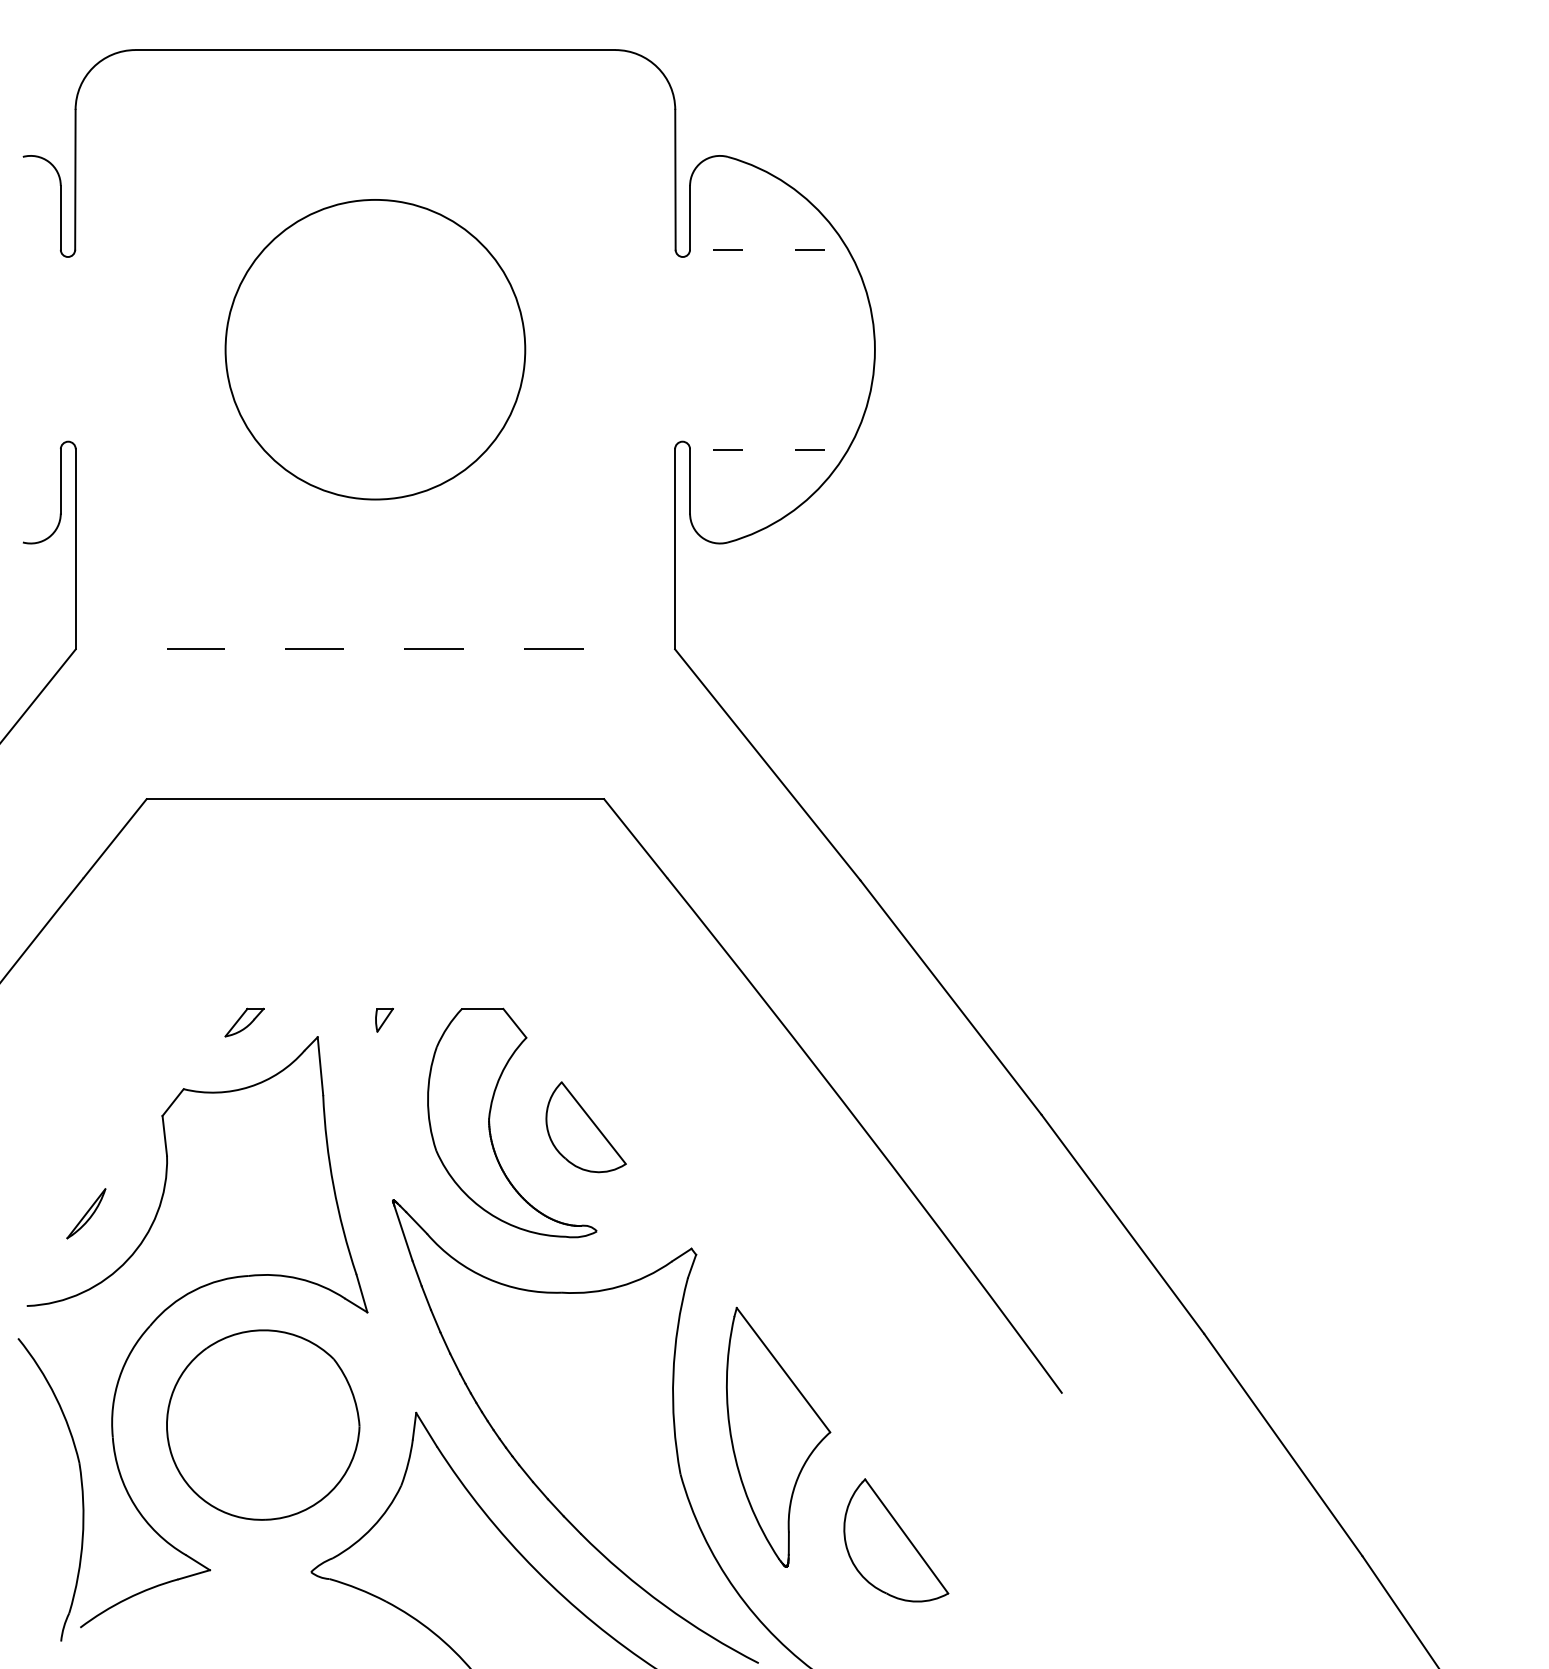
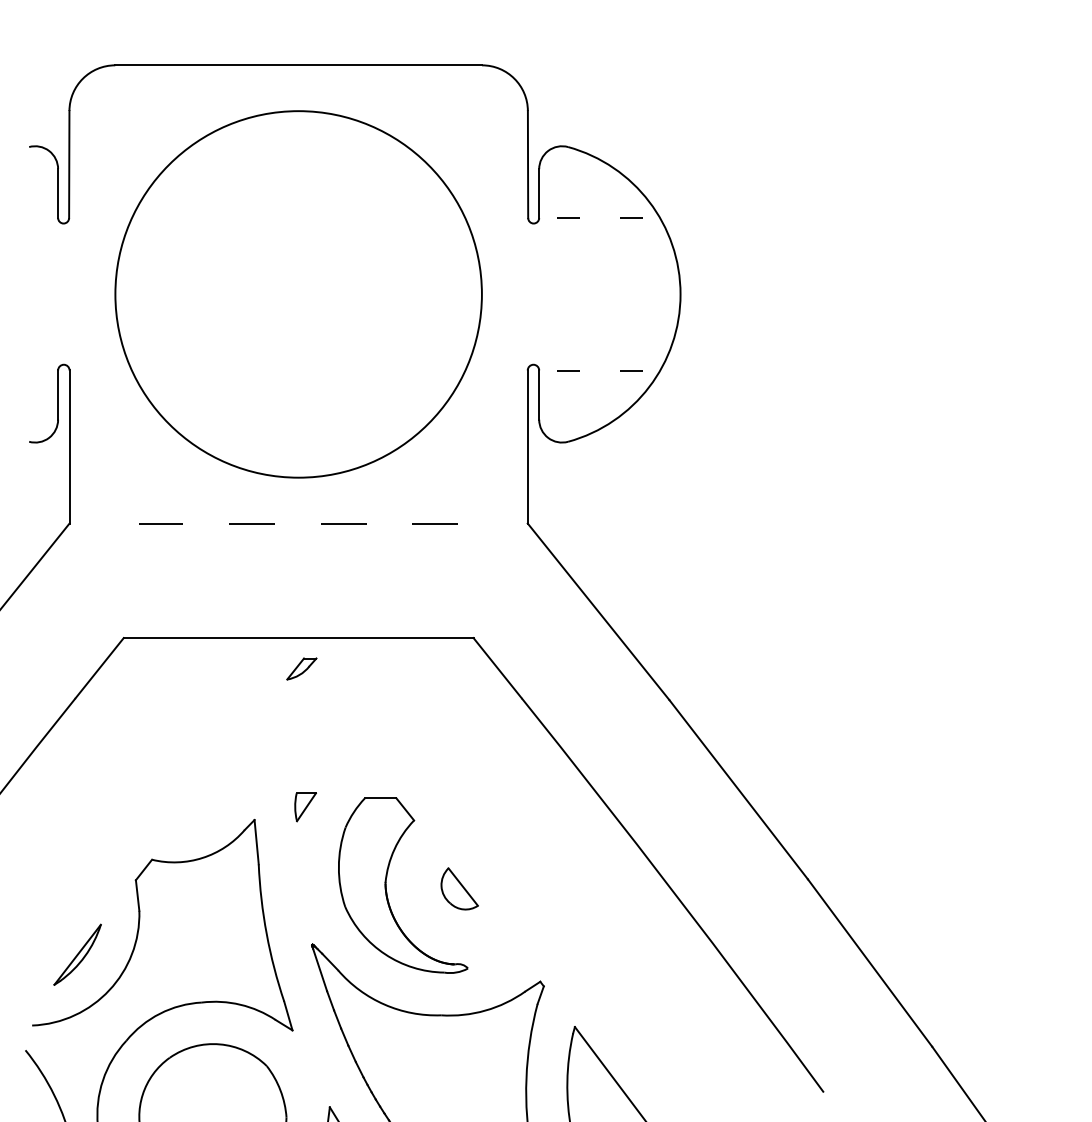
circle: (375, 349) -> (298, 294), size x1.6
part: (384, 1019) -> (305, 806), size x1.6
part: (244, 1022) -> (301, 668), moved
part: (585, 1127) -> (459, 889), size x0.6
part: (86, 1213) -> (77, 954), size x1.6

